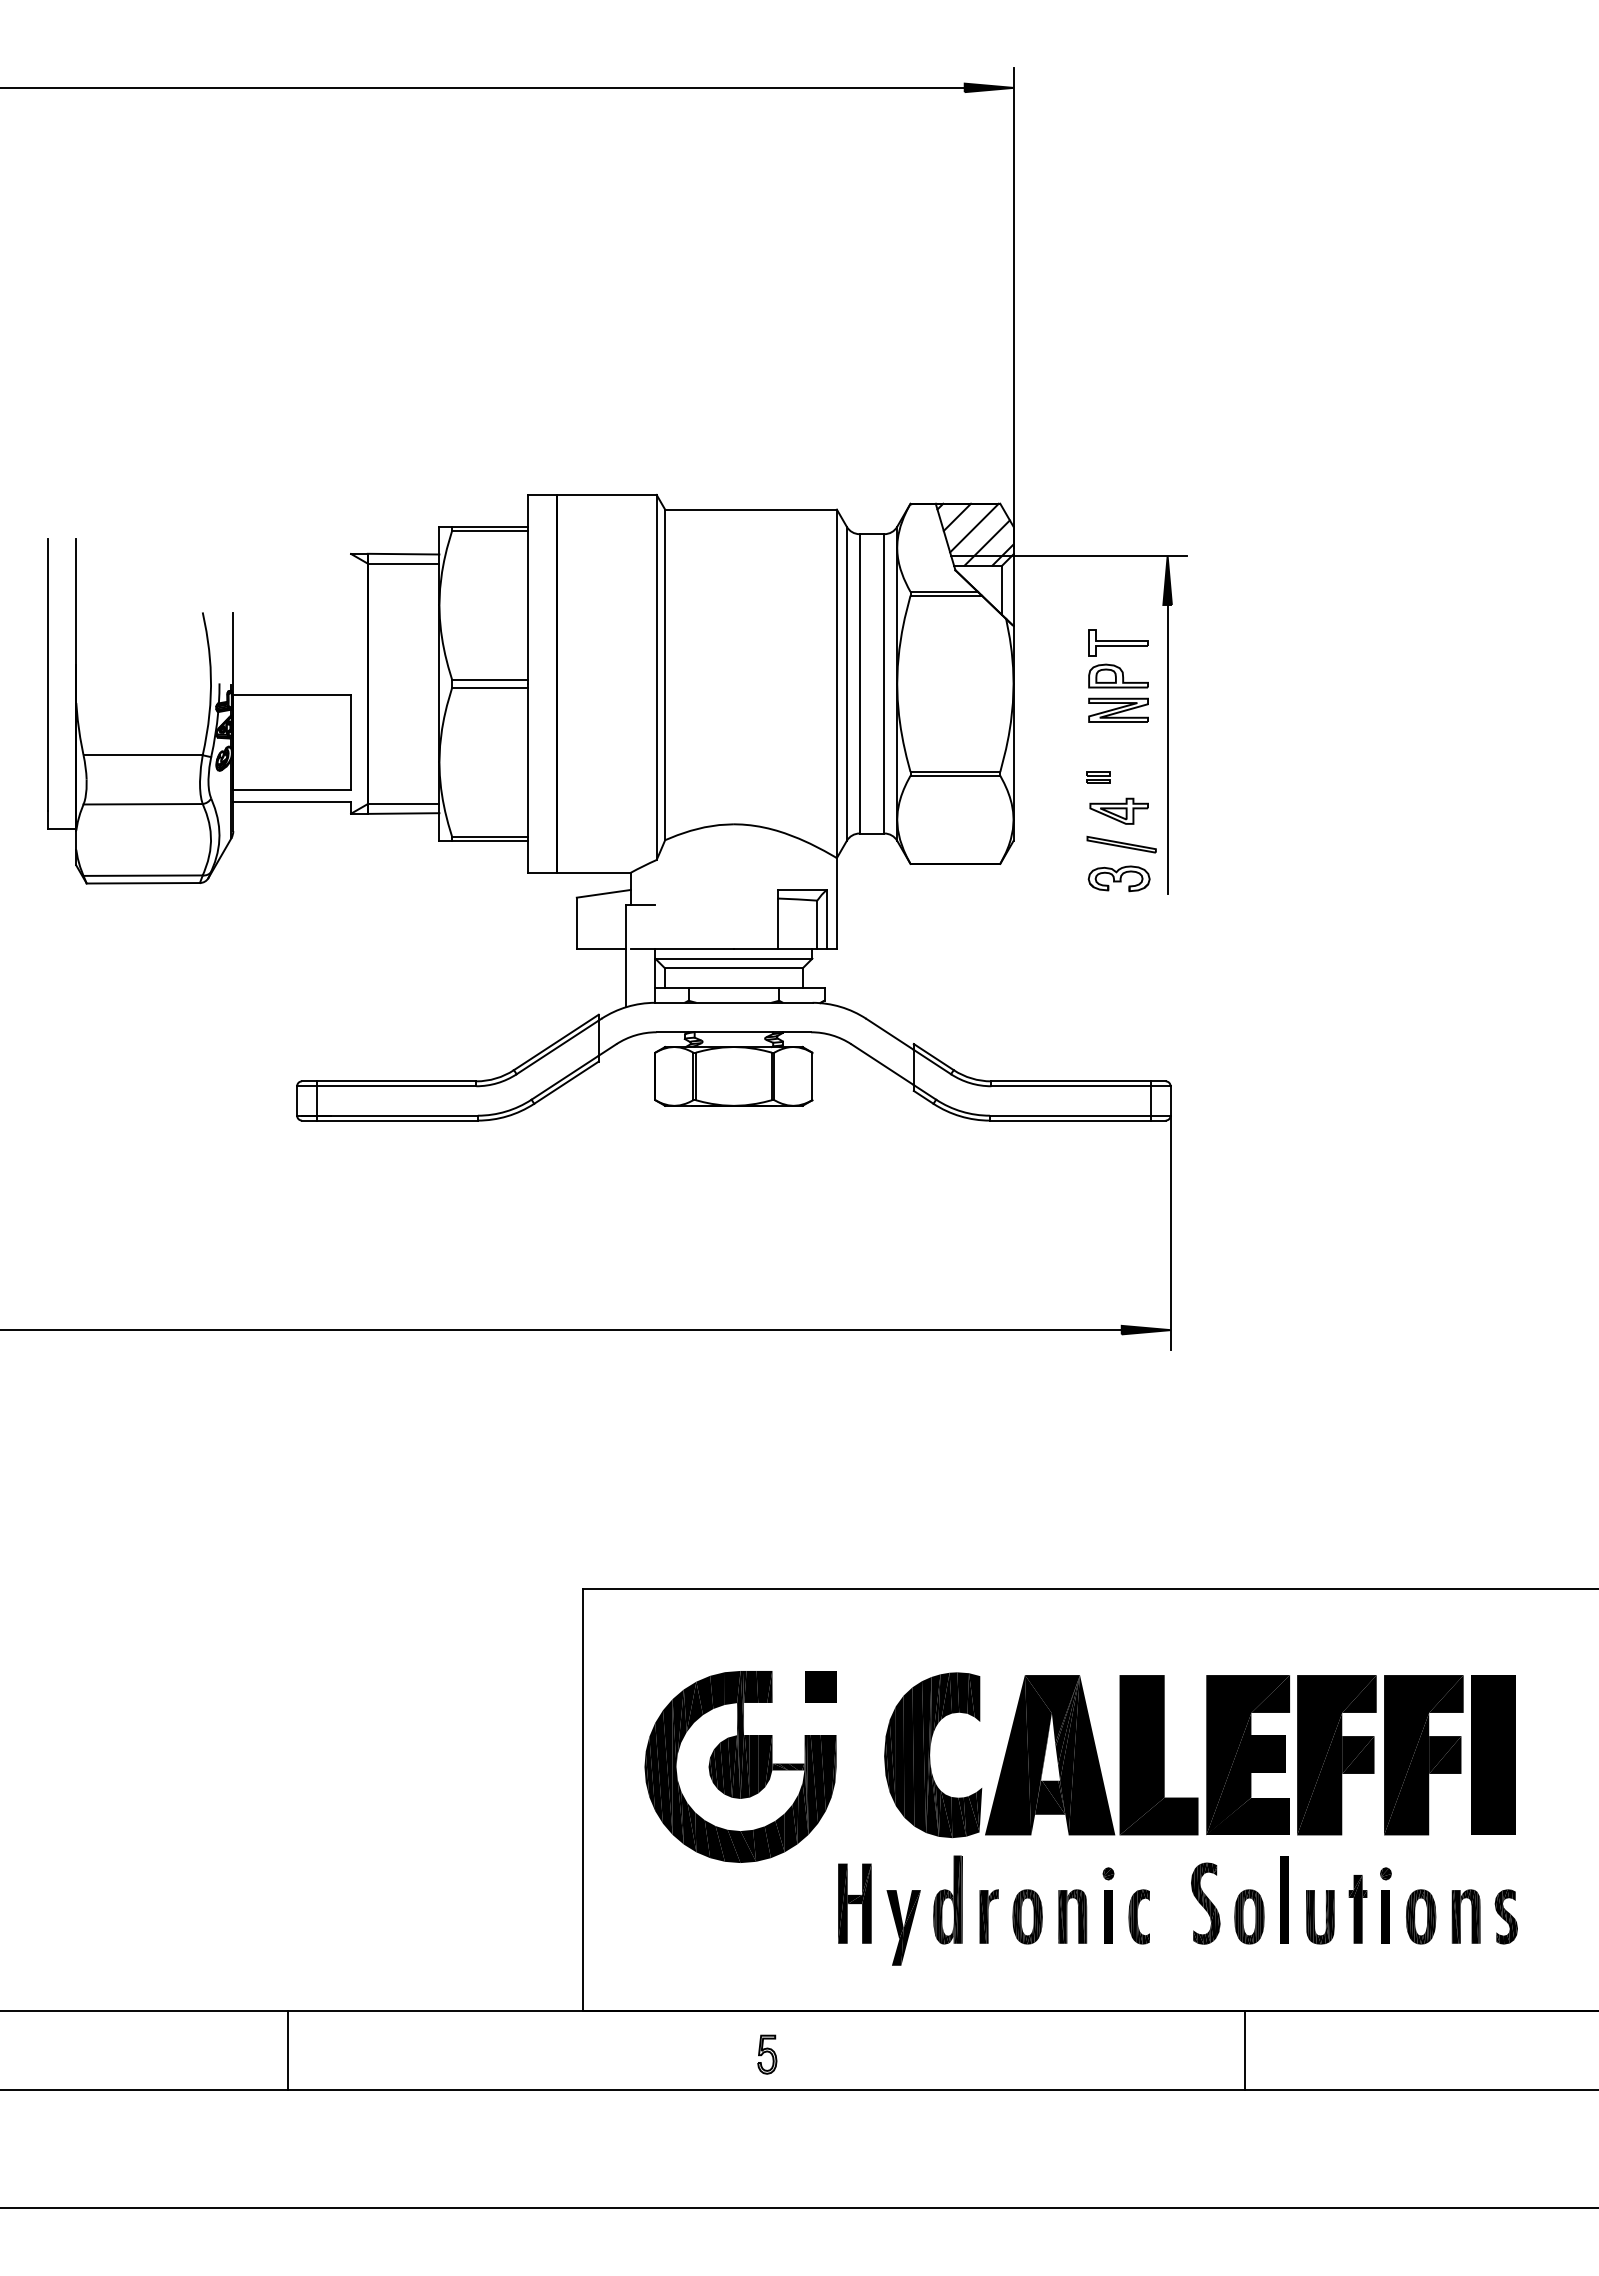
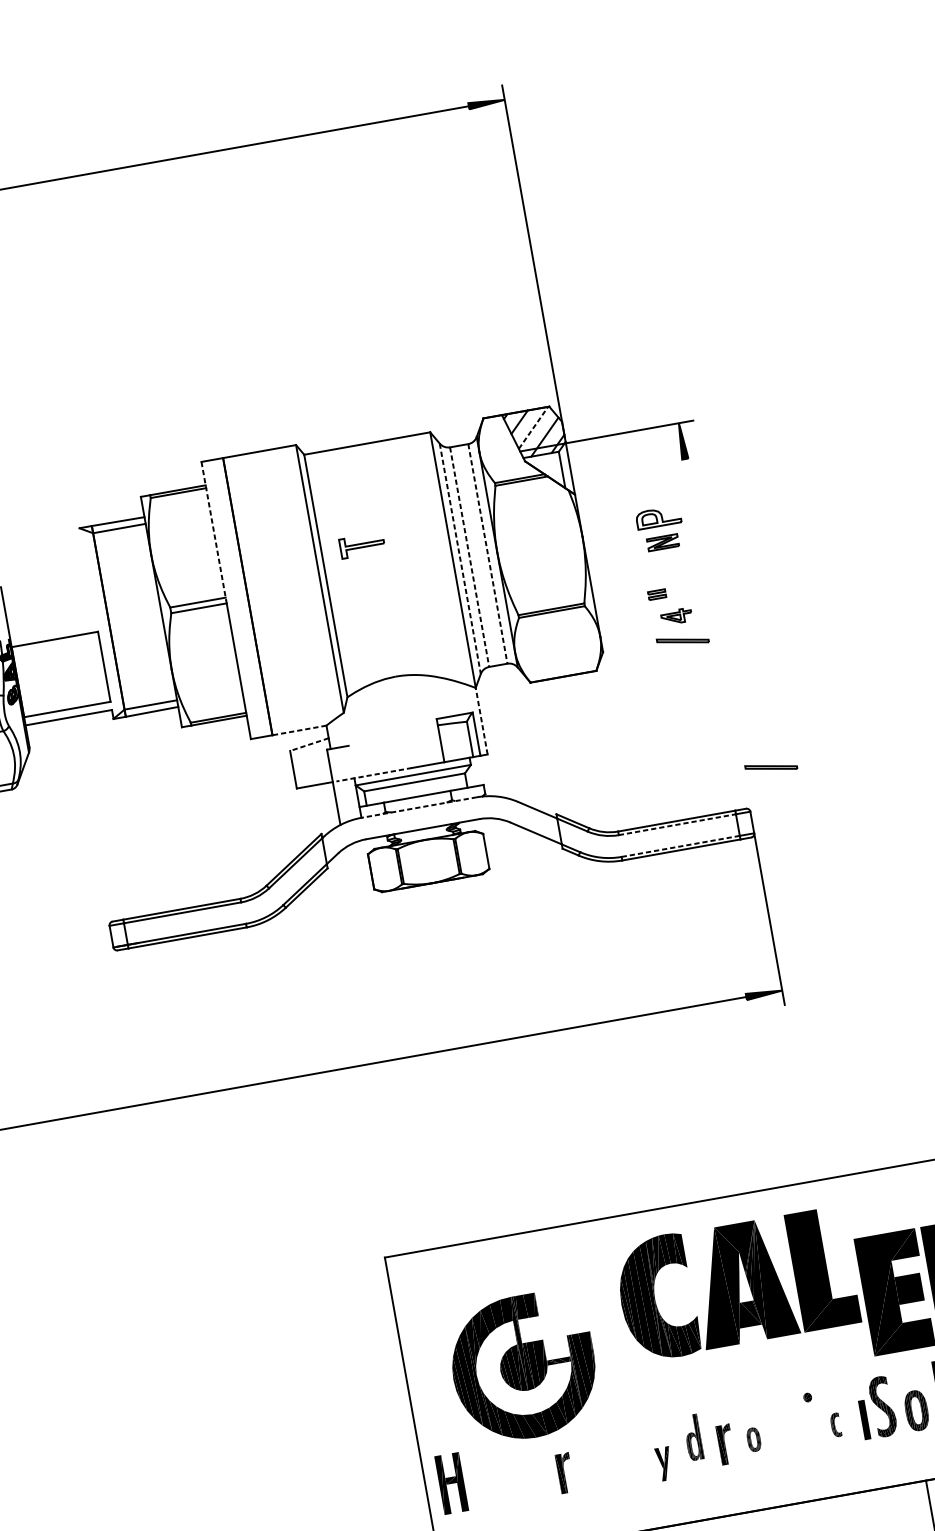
line: (974, 527) -> (533, 427), solid -> dashed
line: (527, 589) -> (213, 531), solid -> dashed
part: (1118, 642) -> (362, 545), moved
line: (859, 683) -> (469, 556), solid -> dashed
line: (884, 683) -> (487, 553), solid -> dashed
line: (846, 684) -> (460, 559), solid -> dashed
part: (1118, 709) -> (662, 542), size x0.7
line: (1167, 749) -> (704, 565), removed
part: (1118, 810) -> (676, 616), size x0.7
line: (594, 872) -> (299, 730), solid -> dashed
part: (1118, 878) -> (684, 666), removed
line: (603, 893) -> (309, 744), solid -> dashed
line: (836, 902) -> (481, 720), solid -> dashed
line: (682, 948) -> (374, 774), solid -> dashed
line: (733, 1002) -> (418, 807), solid -> dashed
part: (1208, 1032) -> (771, 767), added
line: (1071, 1086) -> (677, 824), solid -> dashed
line: (1070, 1115) -> (680, 846), solid -> dashed
part: (820, 1686) -> (571, 1297), removed
part: (1041, 1755) -> (736, 1284), moved
part: (947, 1899) -> (692, 1437), size x0.7
part: (854, 1903) -> (451, 1483), moved
part: (769, 1916) -> (564, 1473), added
part: (1027, 1916) -> (753, 1439), size x0.6
part: (1072, 1916) -> (786, 1433), removed
part: (1108, 1916) -> (864, 1419), moved
part: (1138, 1916) -> (835, 1424), size x0.6
part: (903, 1927) -> (664, 1463), size x0.6

